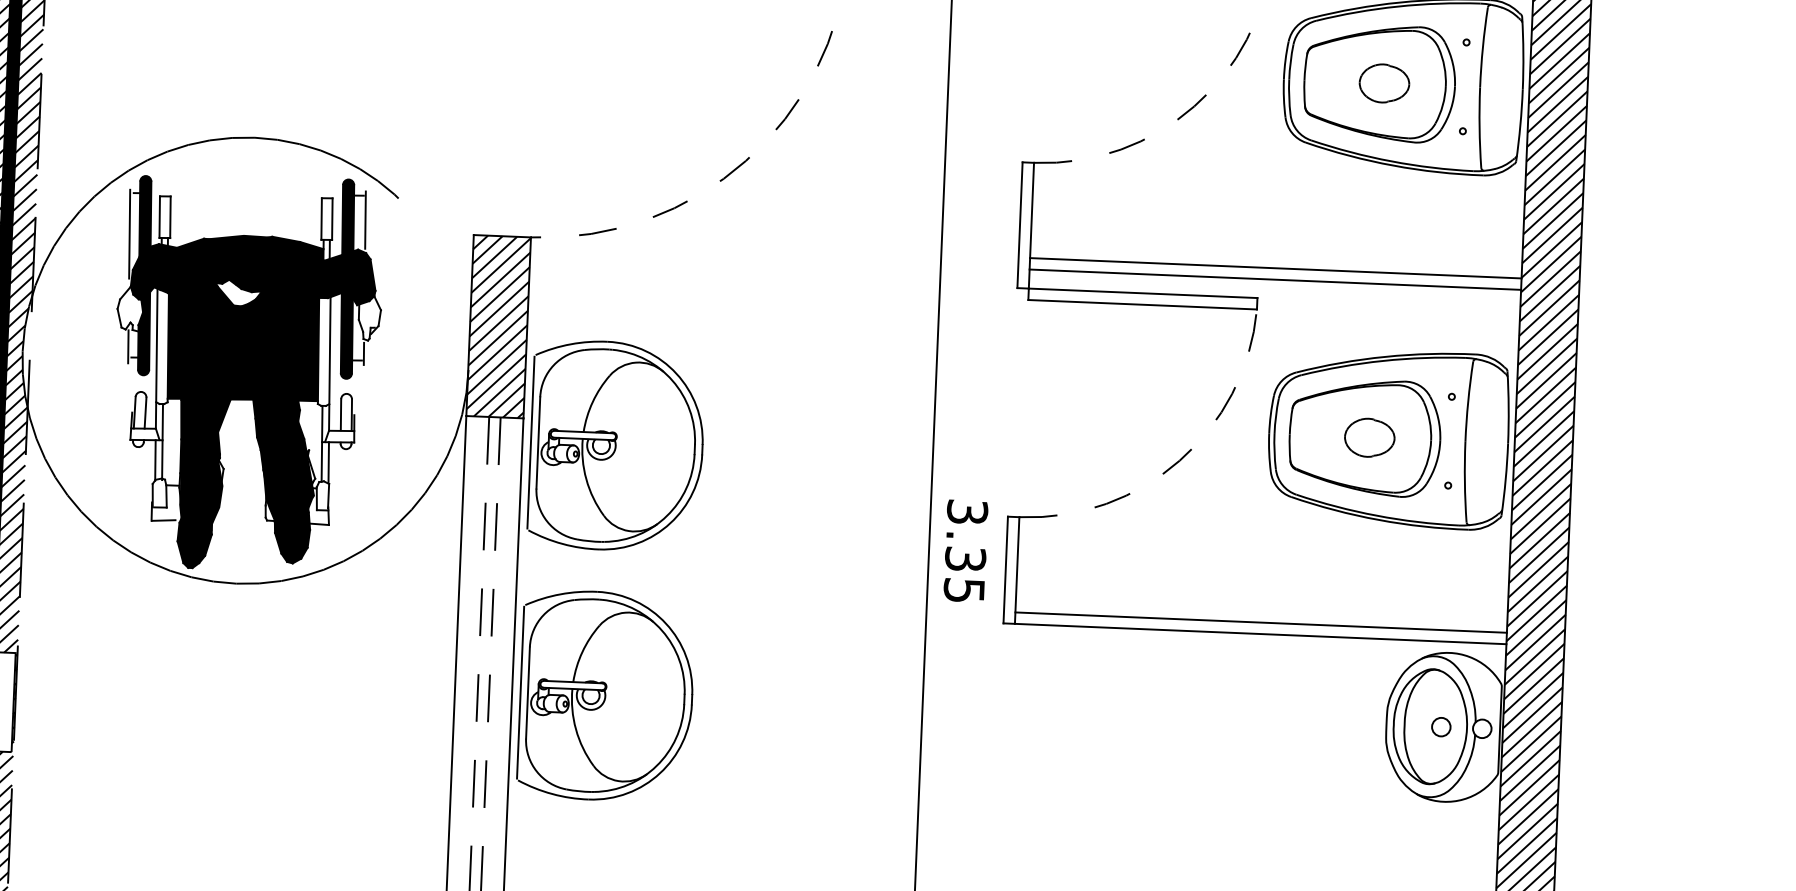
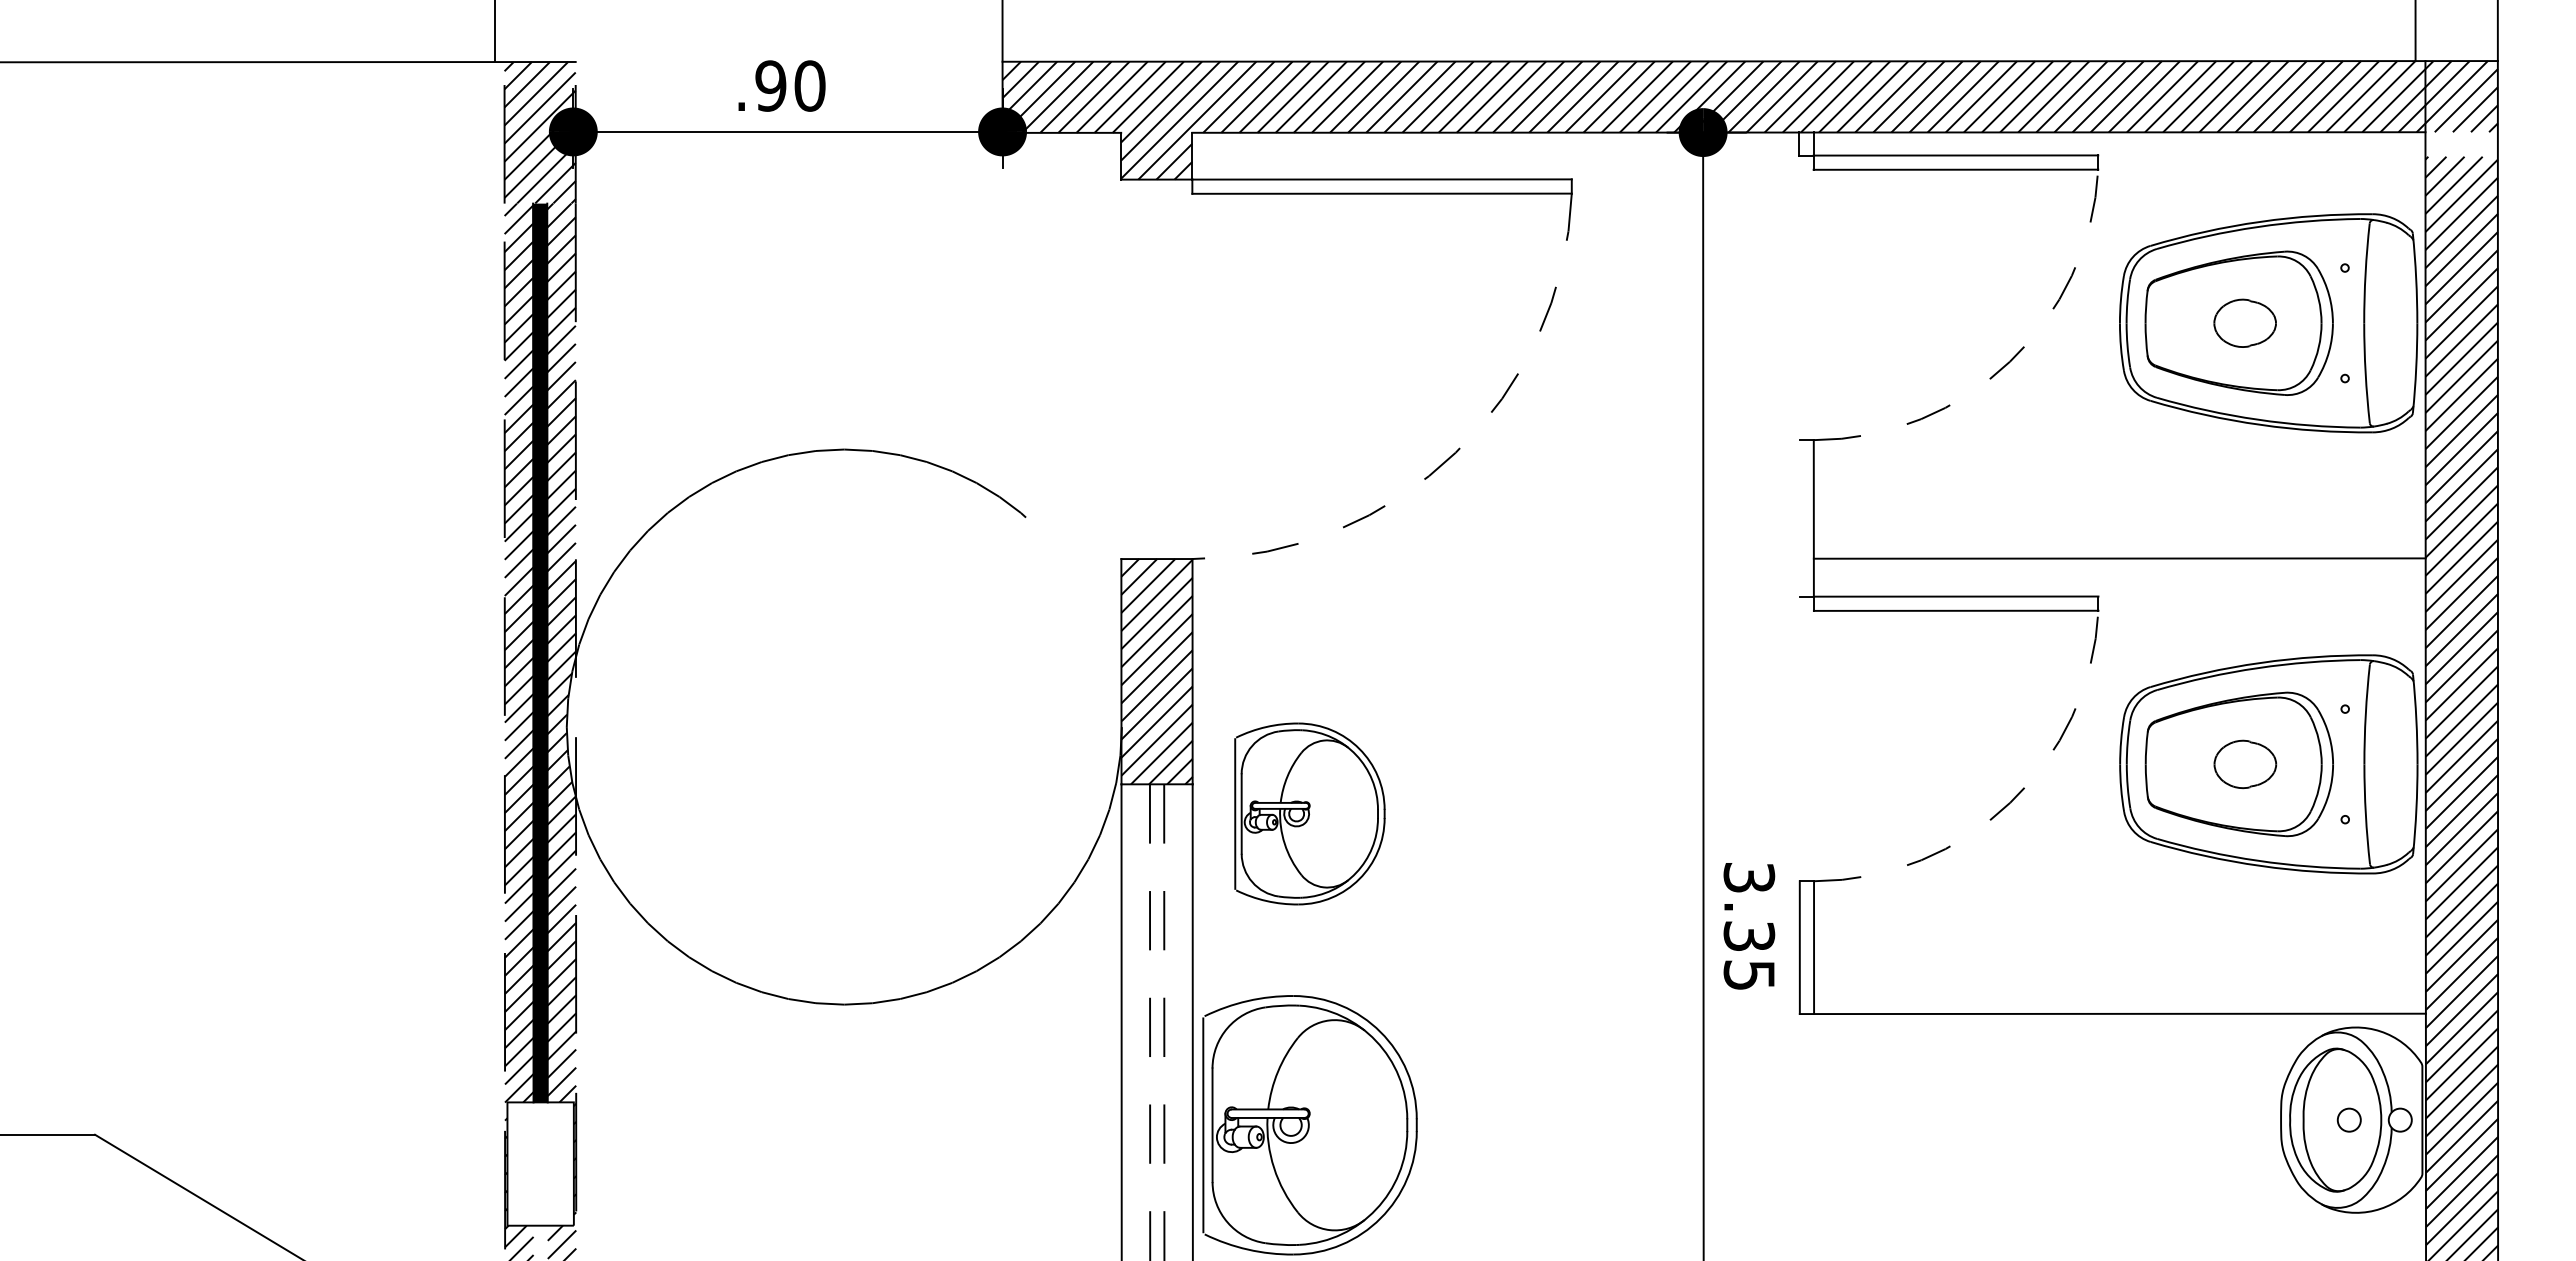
line: (1019, 225) -> (1799, 518), removed
line: (1275, 279) -> (2119, 572), removed
part: (246, 372) -> (845, 741), removed
part: (616, 445) -> (1309, 813), size x0.7
line: (1260, 622) -> (2119, 999), removed

